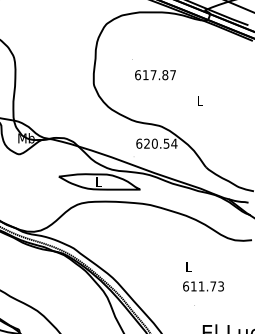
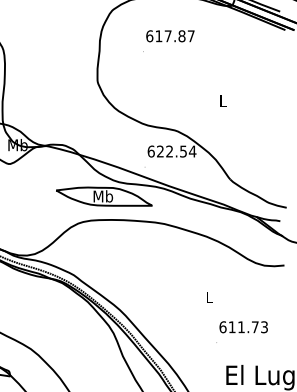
text: (155, 75) -> (170, 36), moved
text: (154, 143) -> (169, 151), 620.54 -> 622.54
text: (98, 181) -> (103, 196), L -> Mb
text: (203, 286) -> (243, 327), moved

